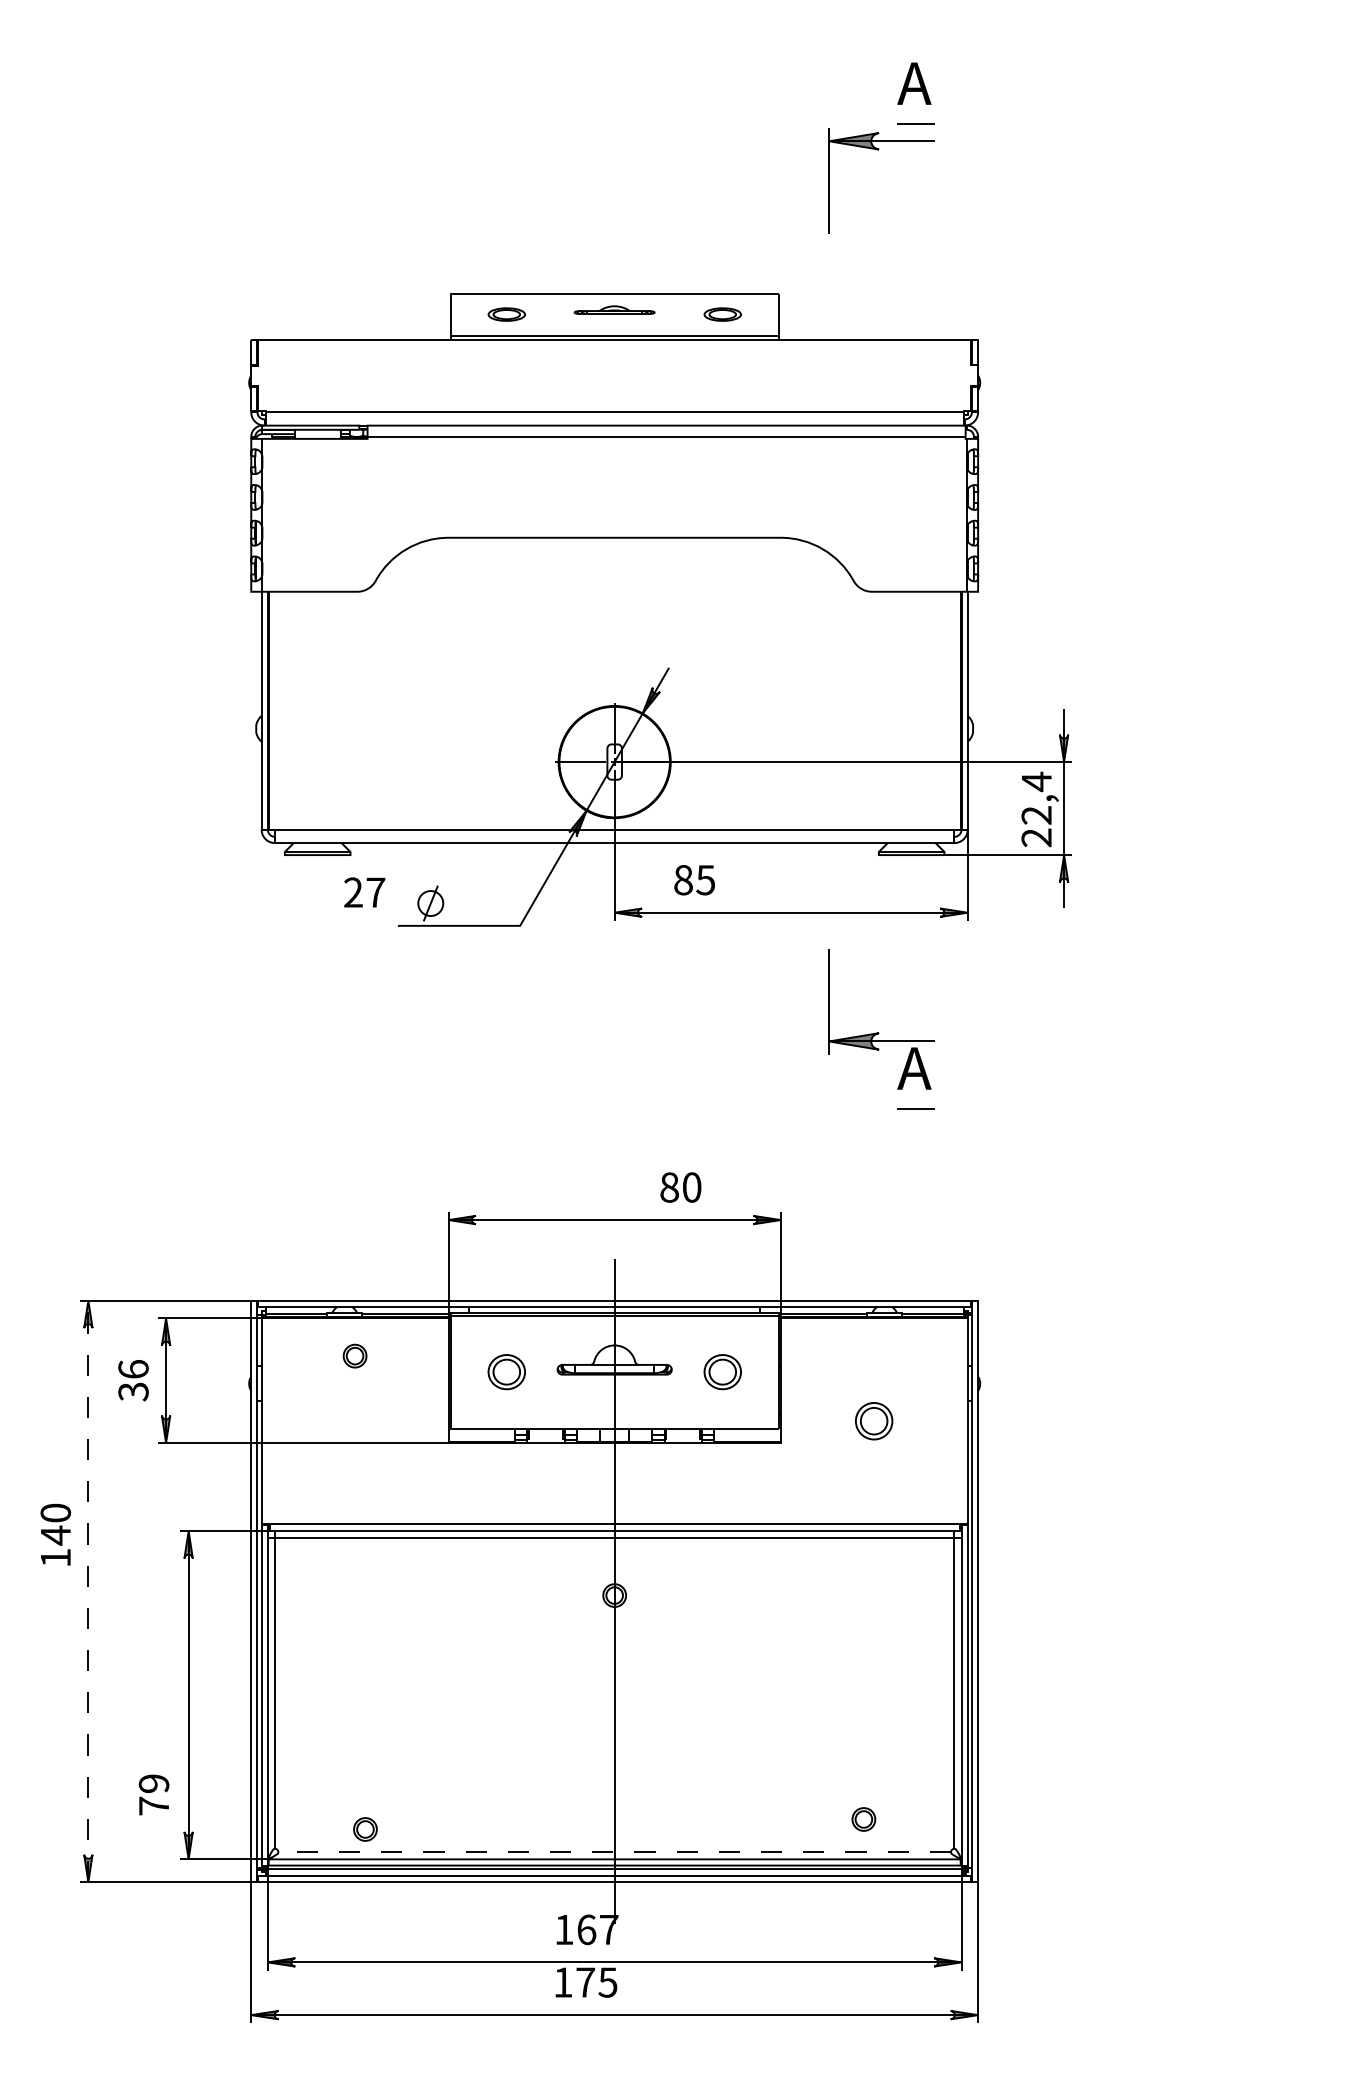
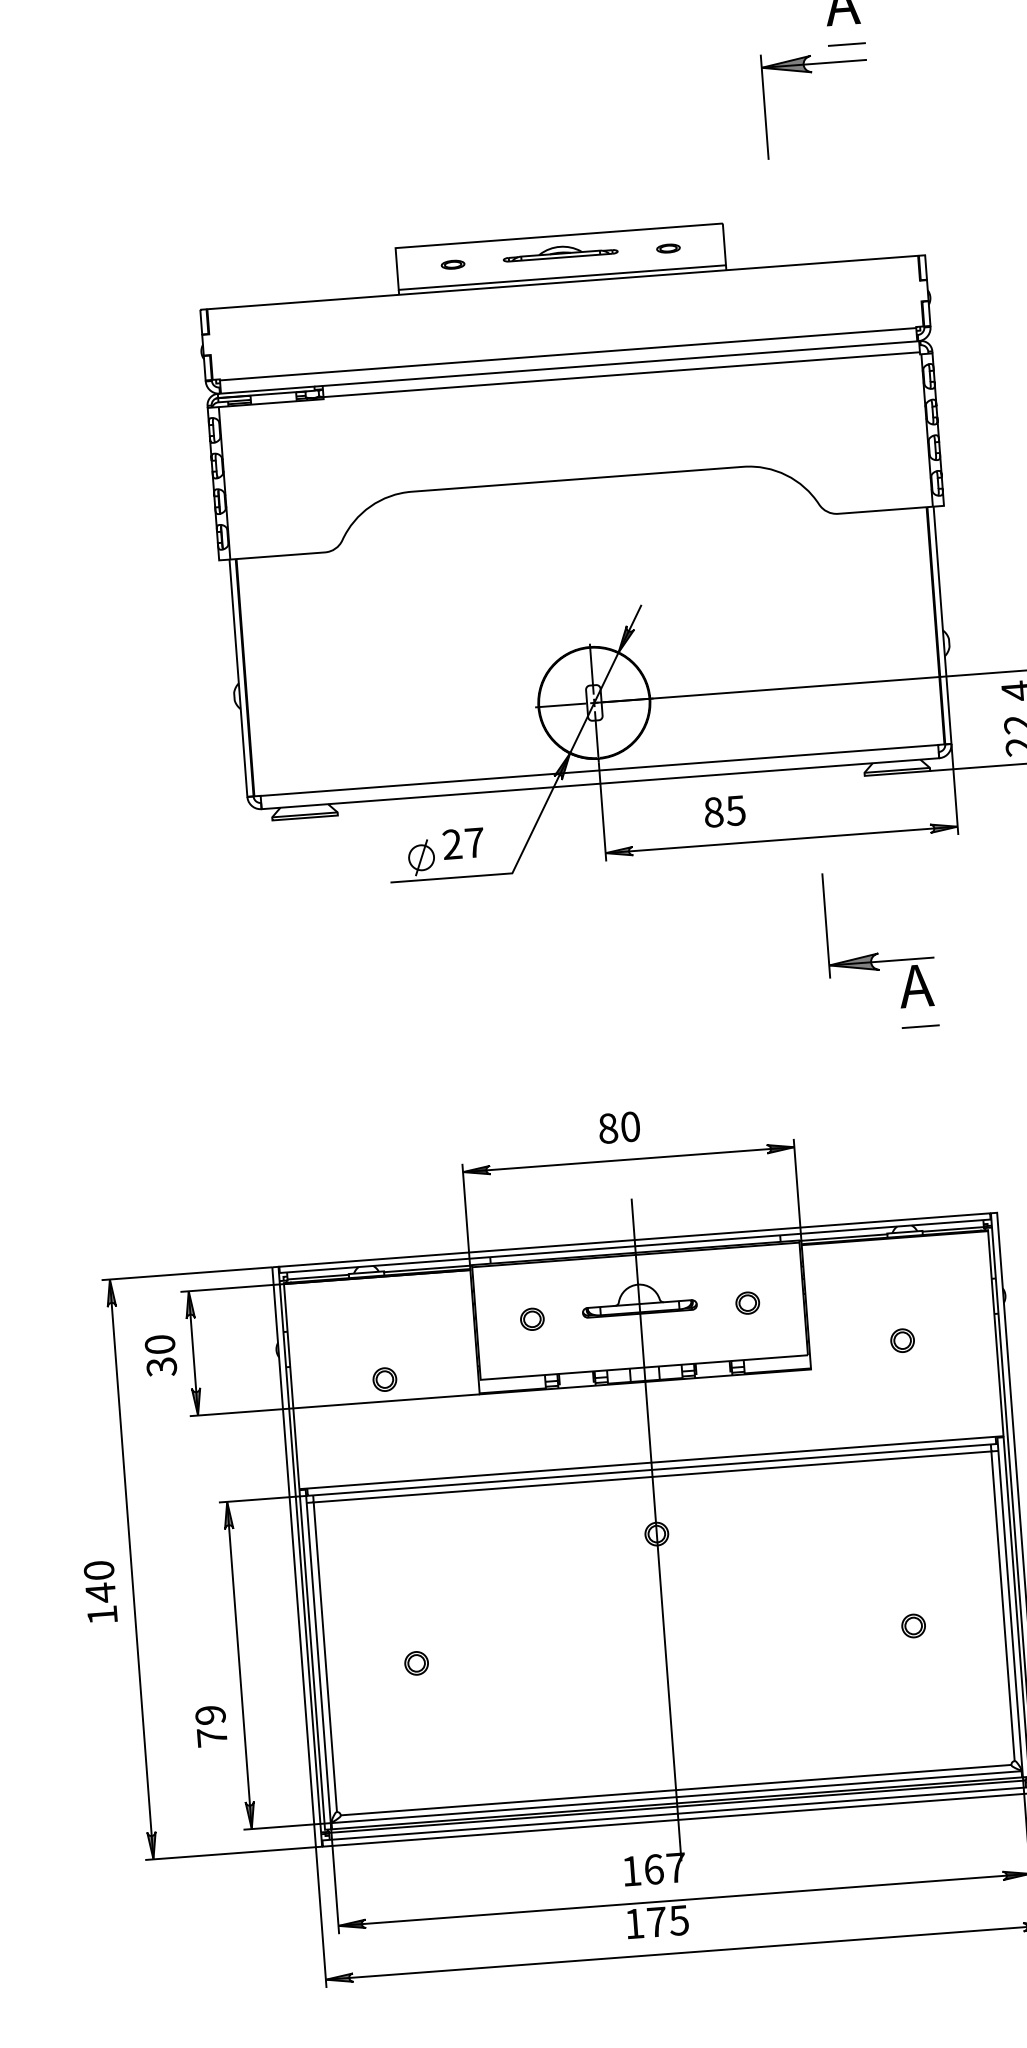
part: (614, 309) -> (560, 251), size x1.43
part: (506, 314) -> (452, 264), size x0.62
part: (722, 314) -> (668, 248), size x0.62
text: (694, 880) -> (724, 811), moved
text: (364, 892) -> (463, 843), moved
text: (680, 1187) -> (619, 1127), moved
part: (354, 1355) -> (384, 1379), moved
text: (133, 1369) -> (160, 1344), 36 -> 30
part: (506, 1371) -> (532, 1318), size x0.62
part: (722, 1371) -> (747, 1302), size x0.62
part: (874, 1420) -> (902, 1340), size x0.62
text: (55, 1534) -> (100, 1591), moved
line: (88, 1591) -> (131, 1569), dashed -> solid
text: (153, 1794) -> (210, 1726), moved
part: (863, 1819) -> (913, 1626), moved
part: (365, 1829) -> (416, 1663), moved
line: (614, 1852) -> (675, 1790), dashed -> solid

